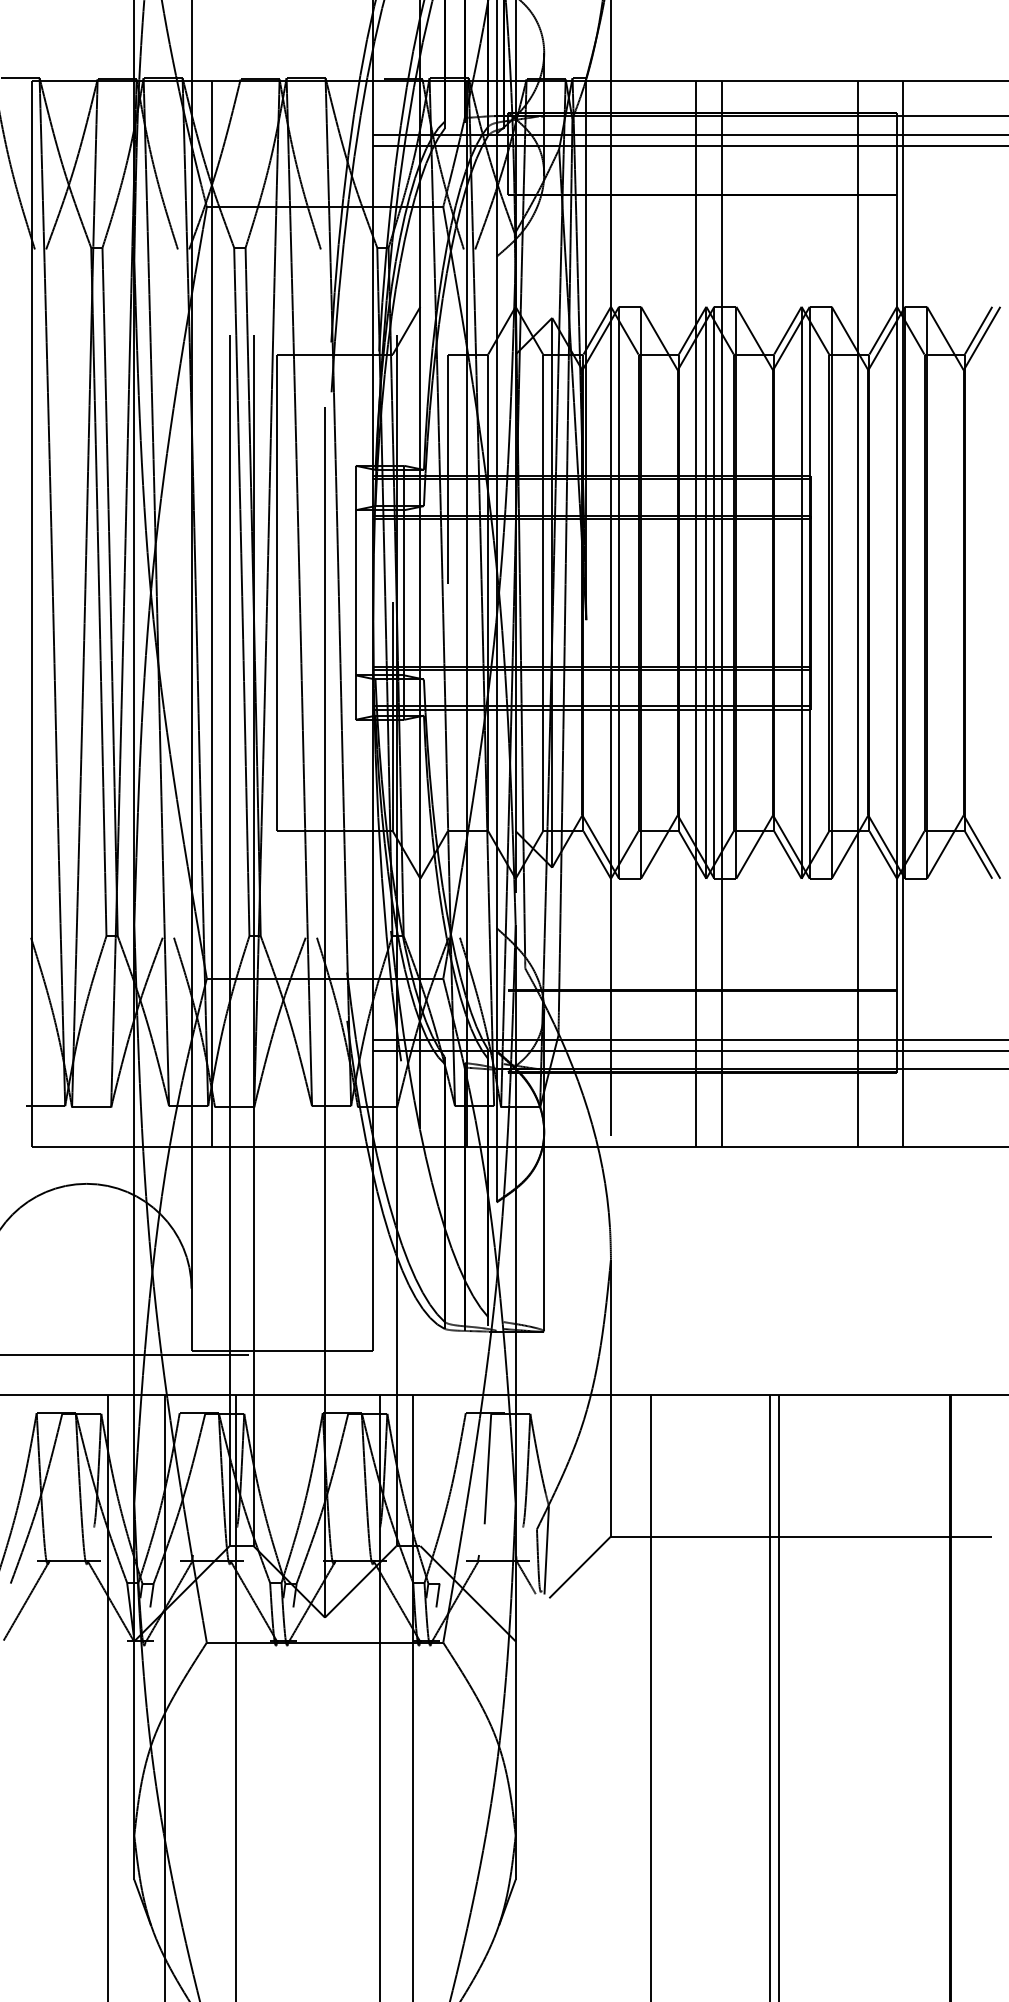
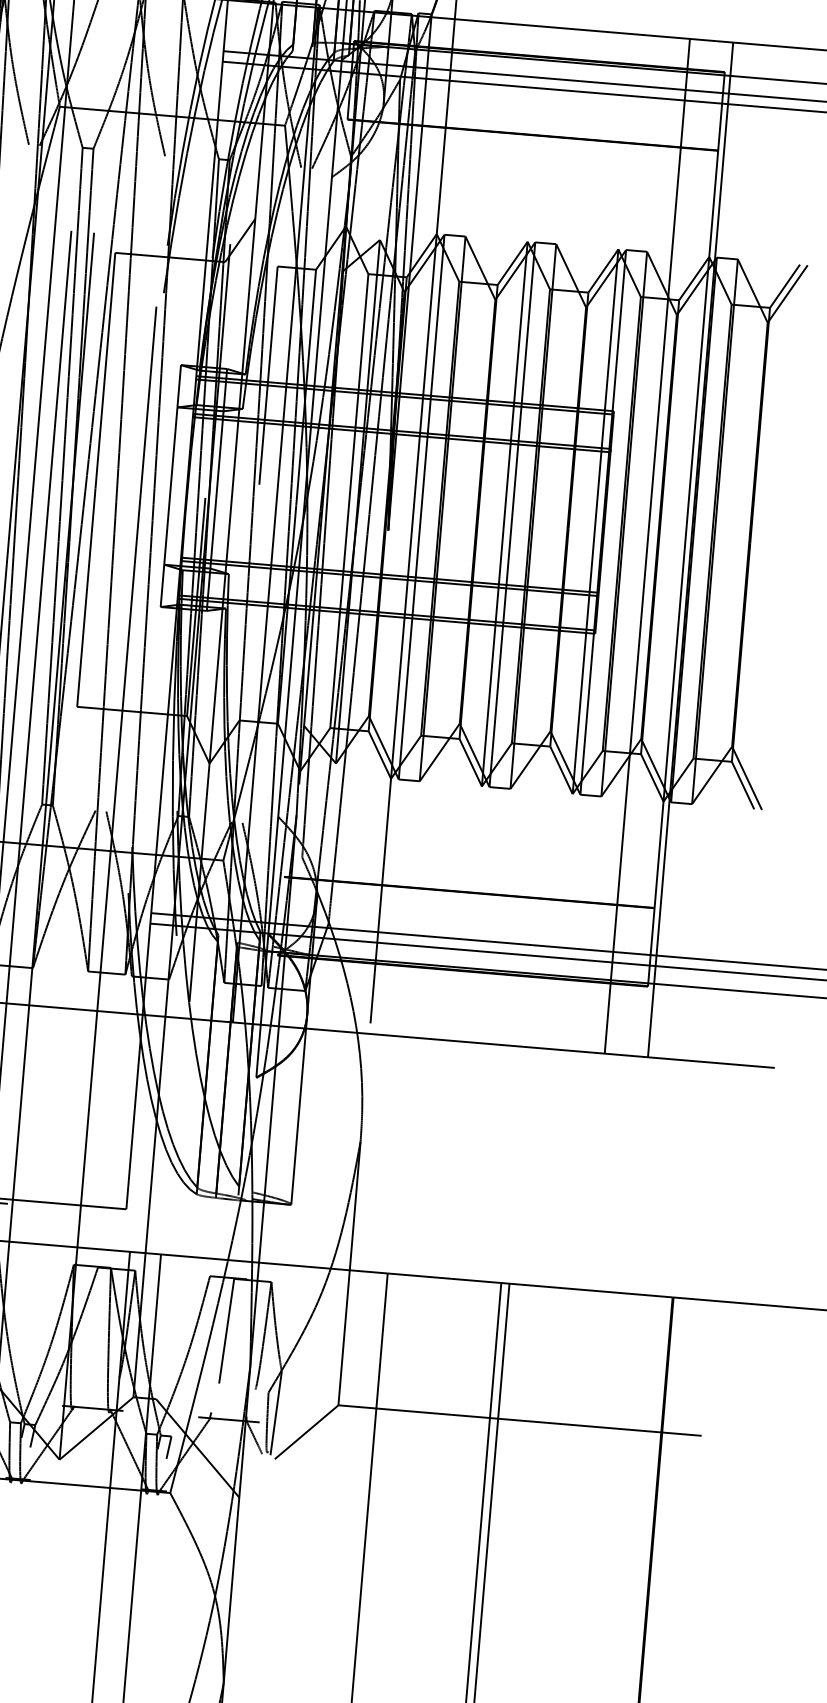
line: (695, 613) -> (492, 532), removed
line: (722, 613) -> (518, 535), removed

